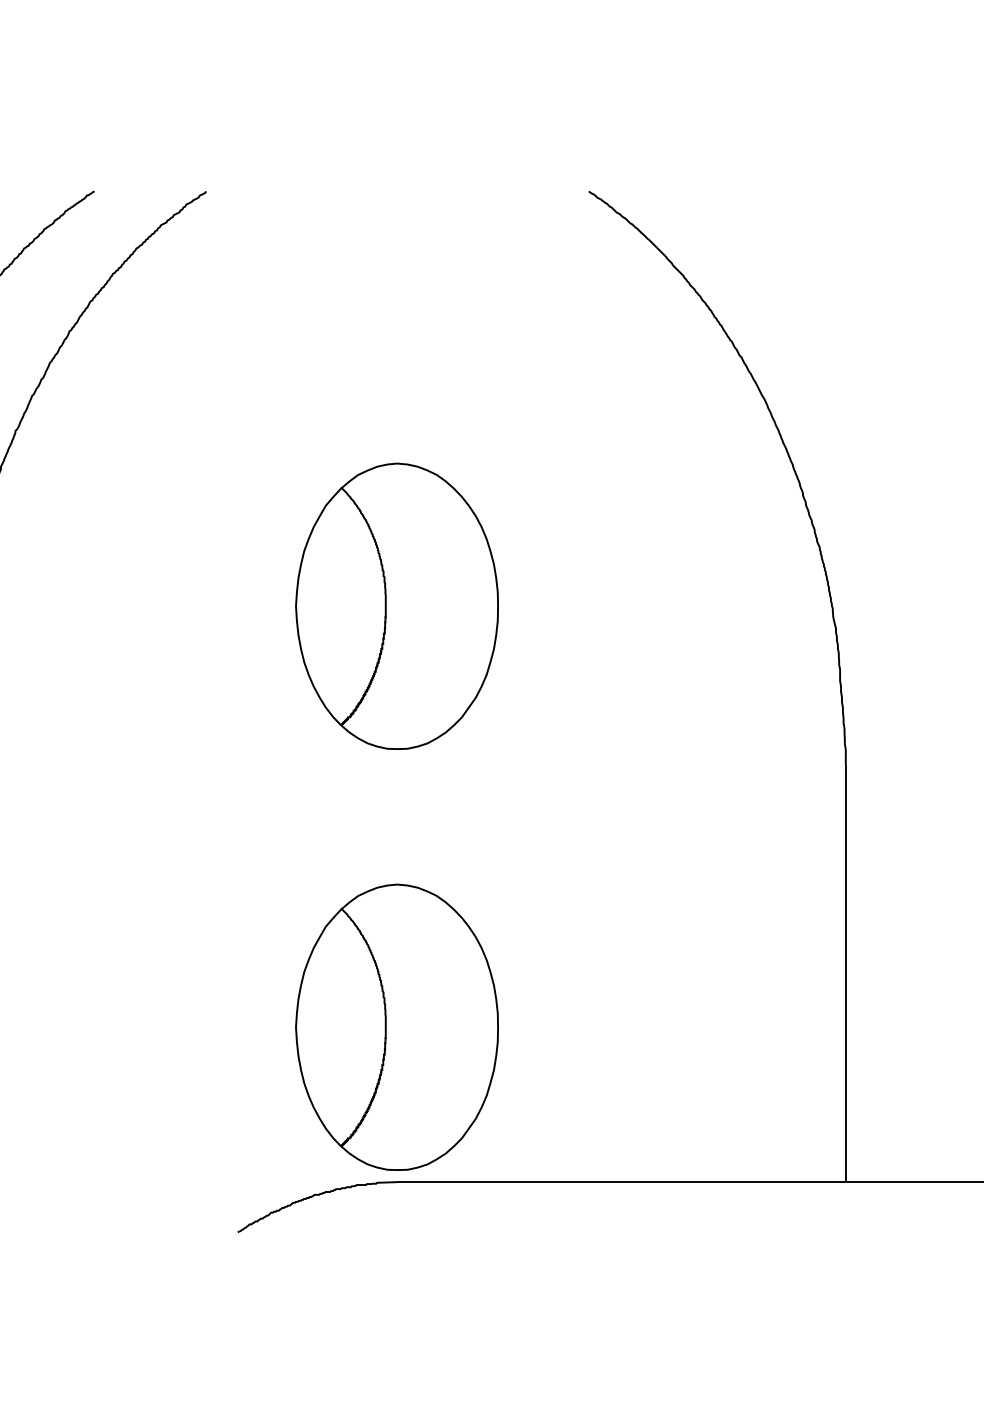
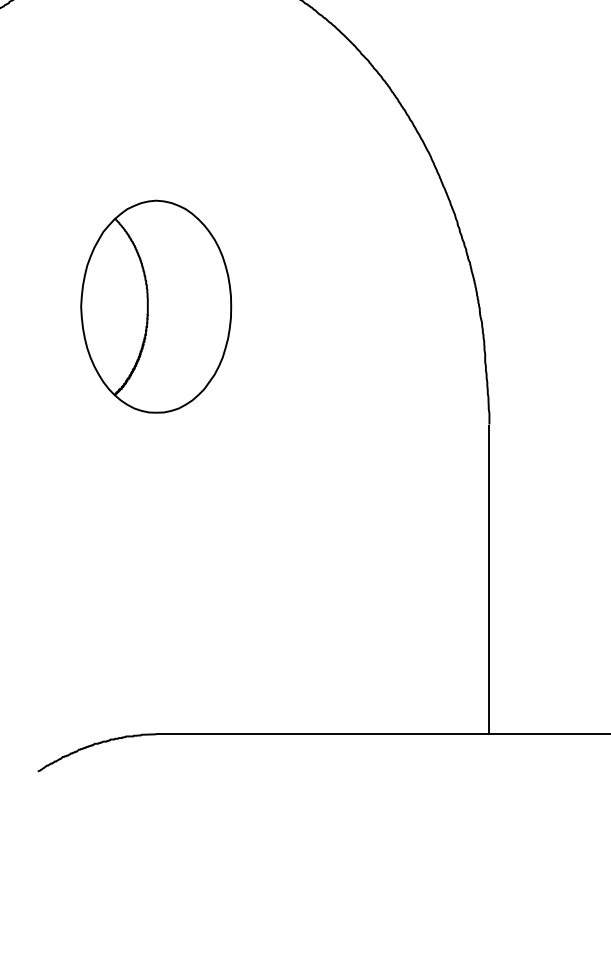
part: (396, 1026) -> (155, 618), removed

